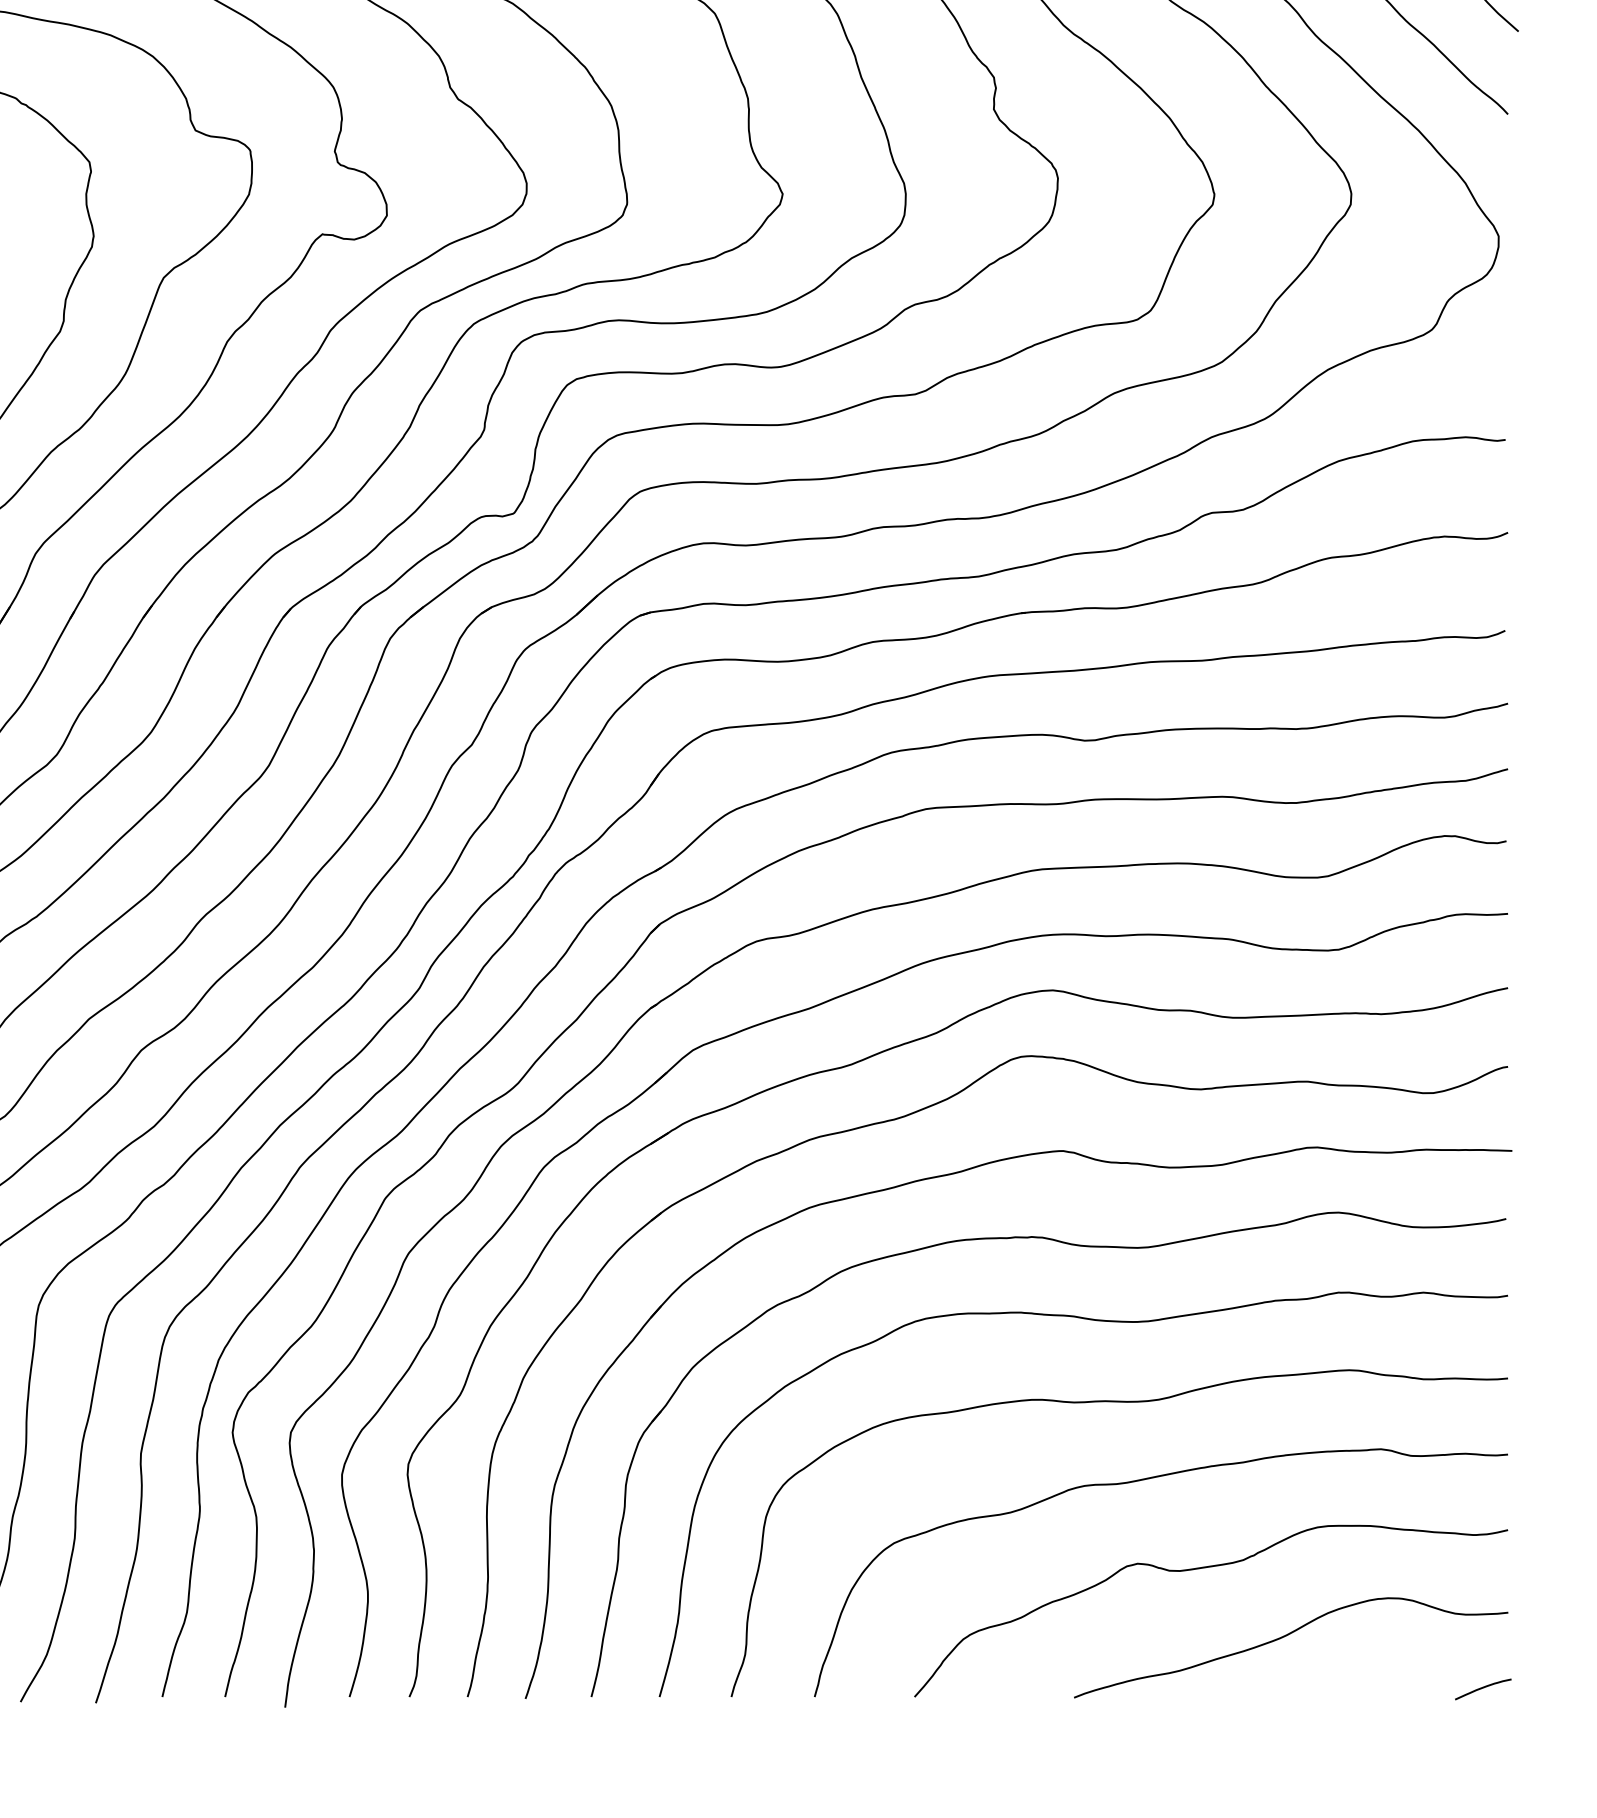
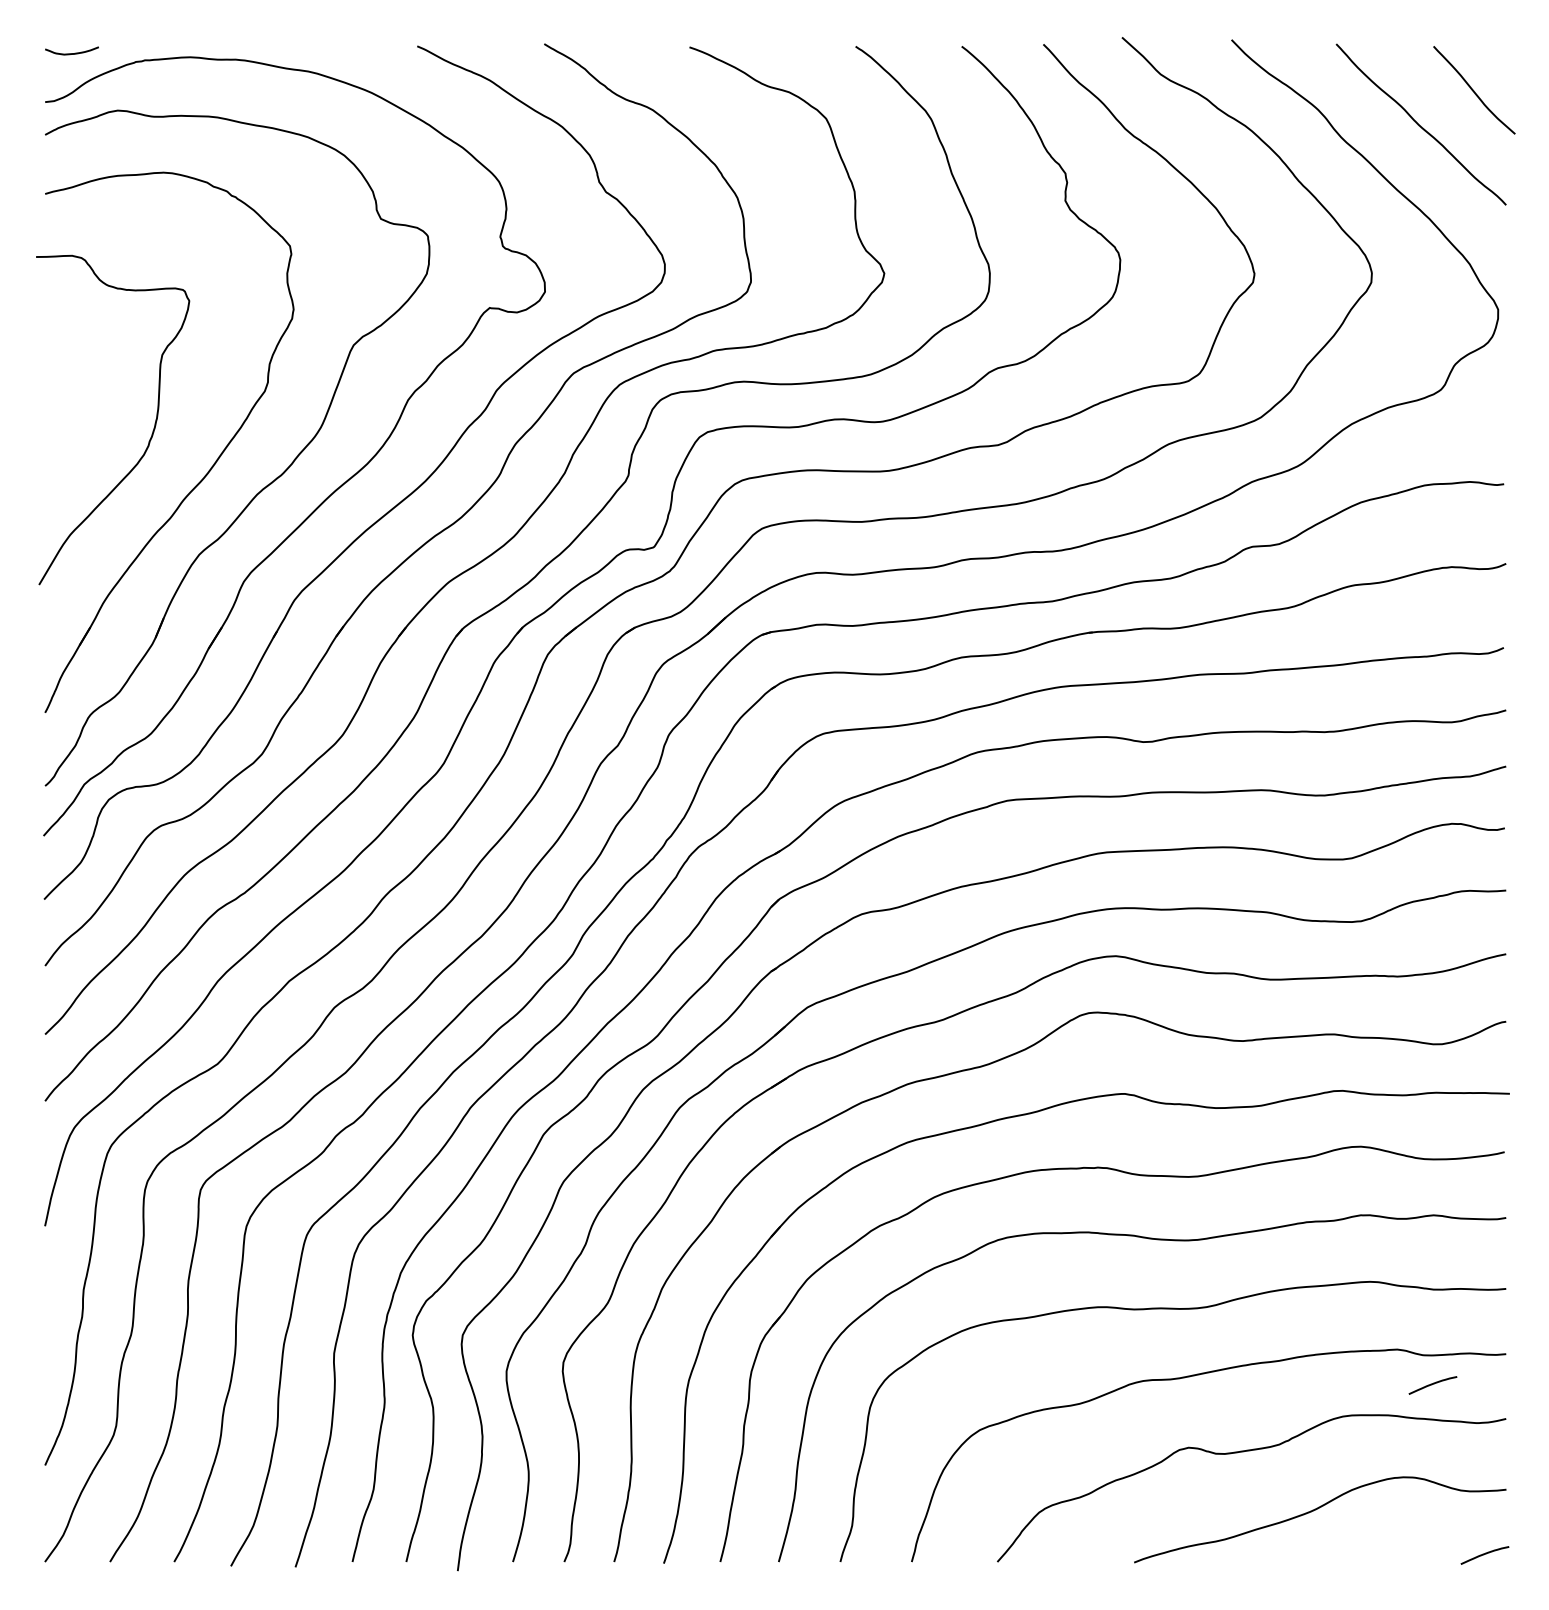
curve: (1422, 1491) -> (1432, 1385), added

